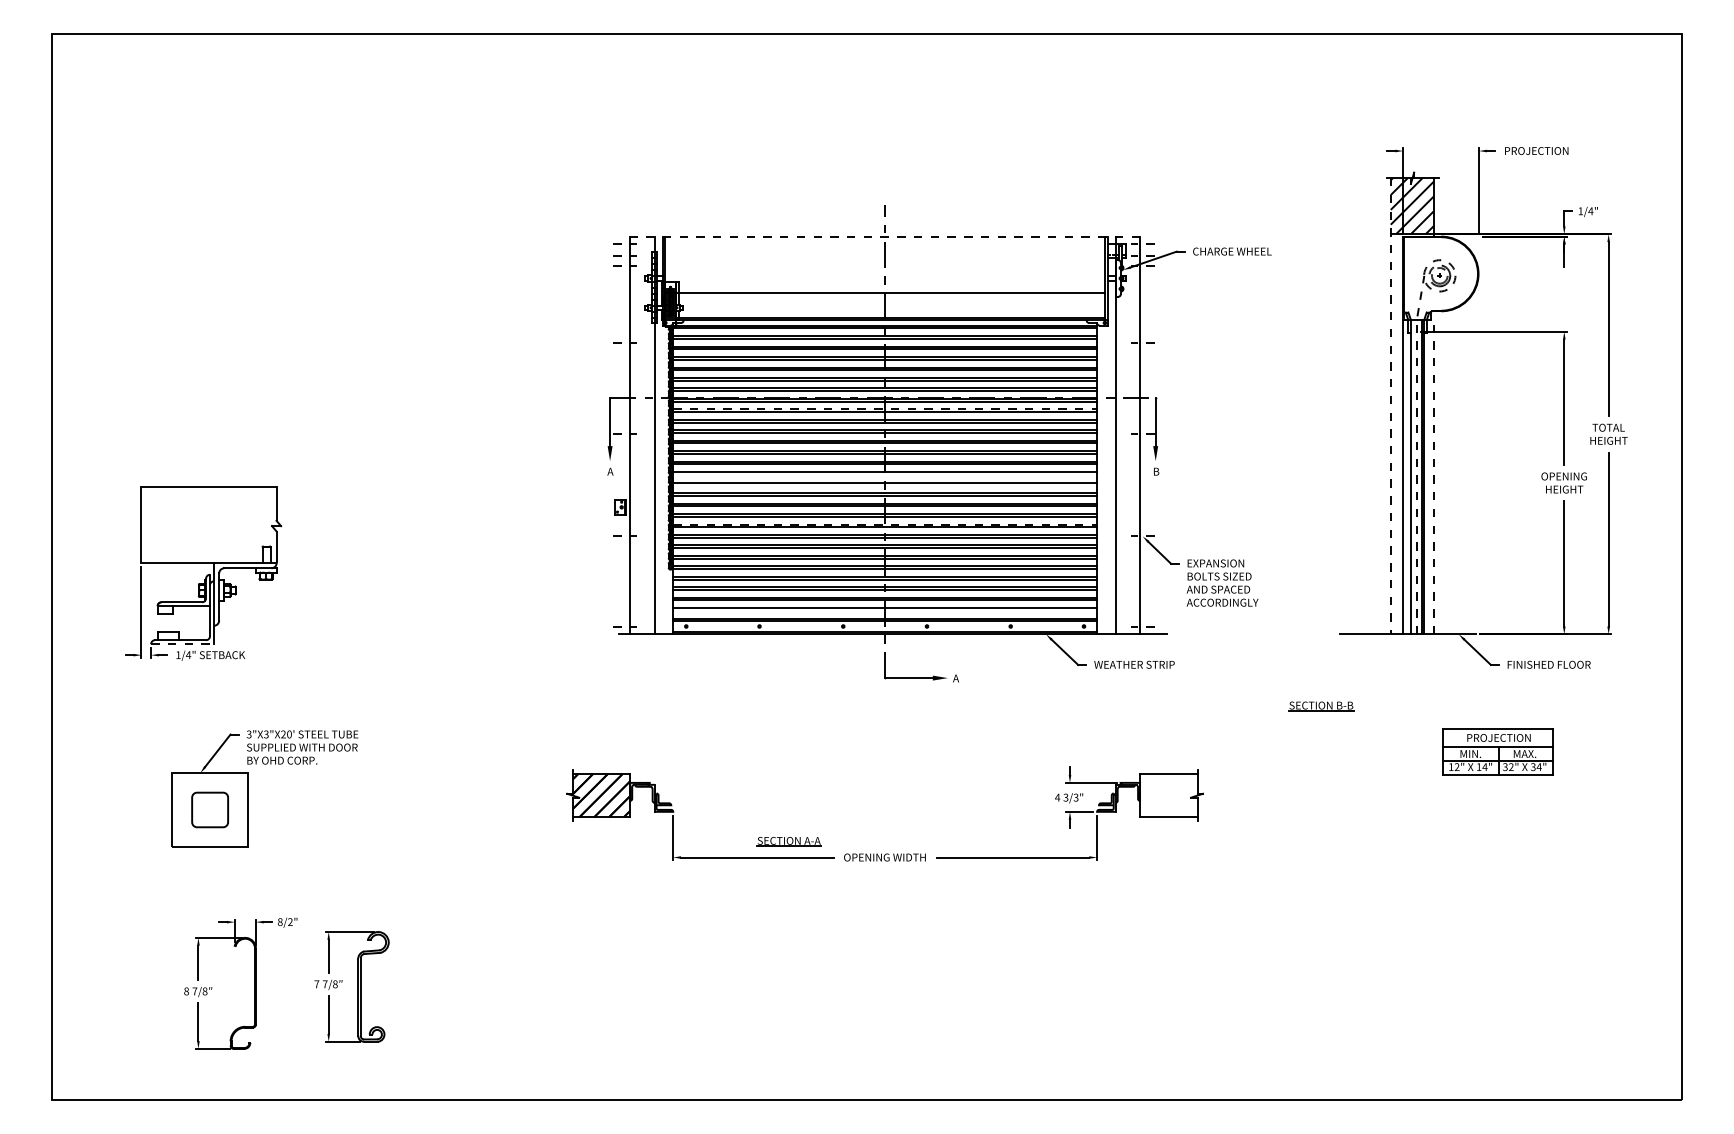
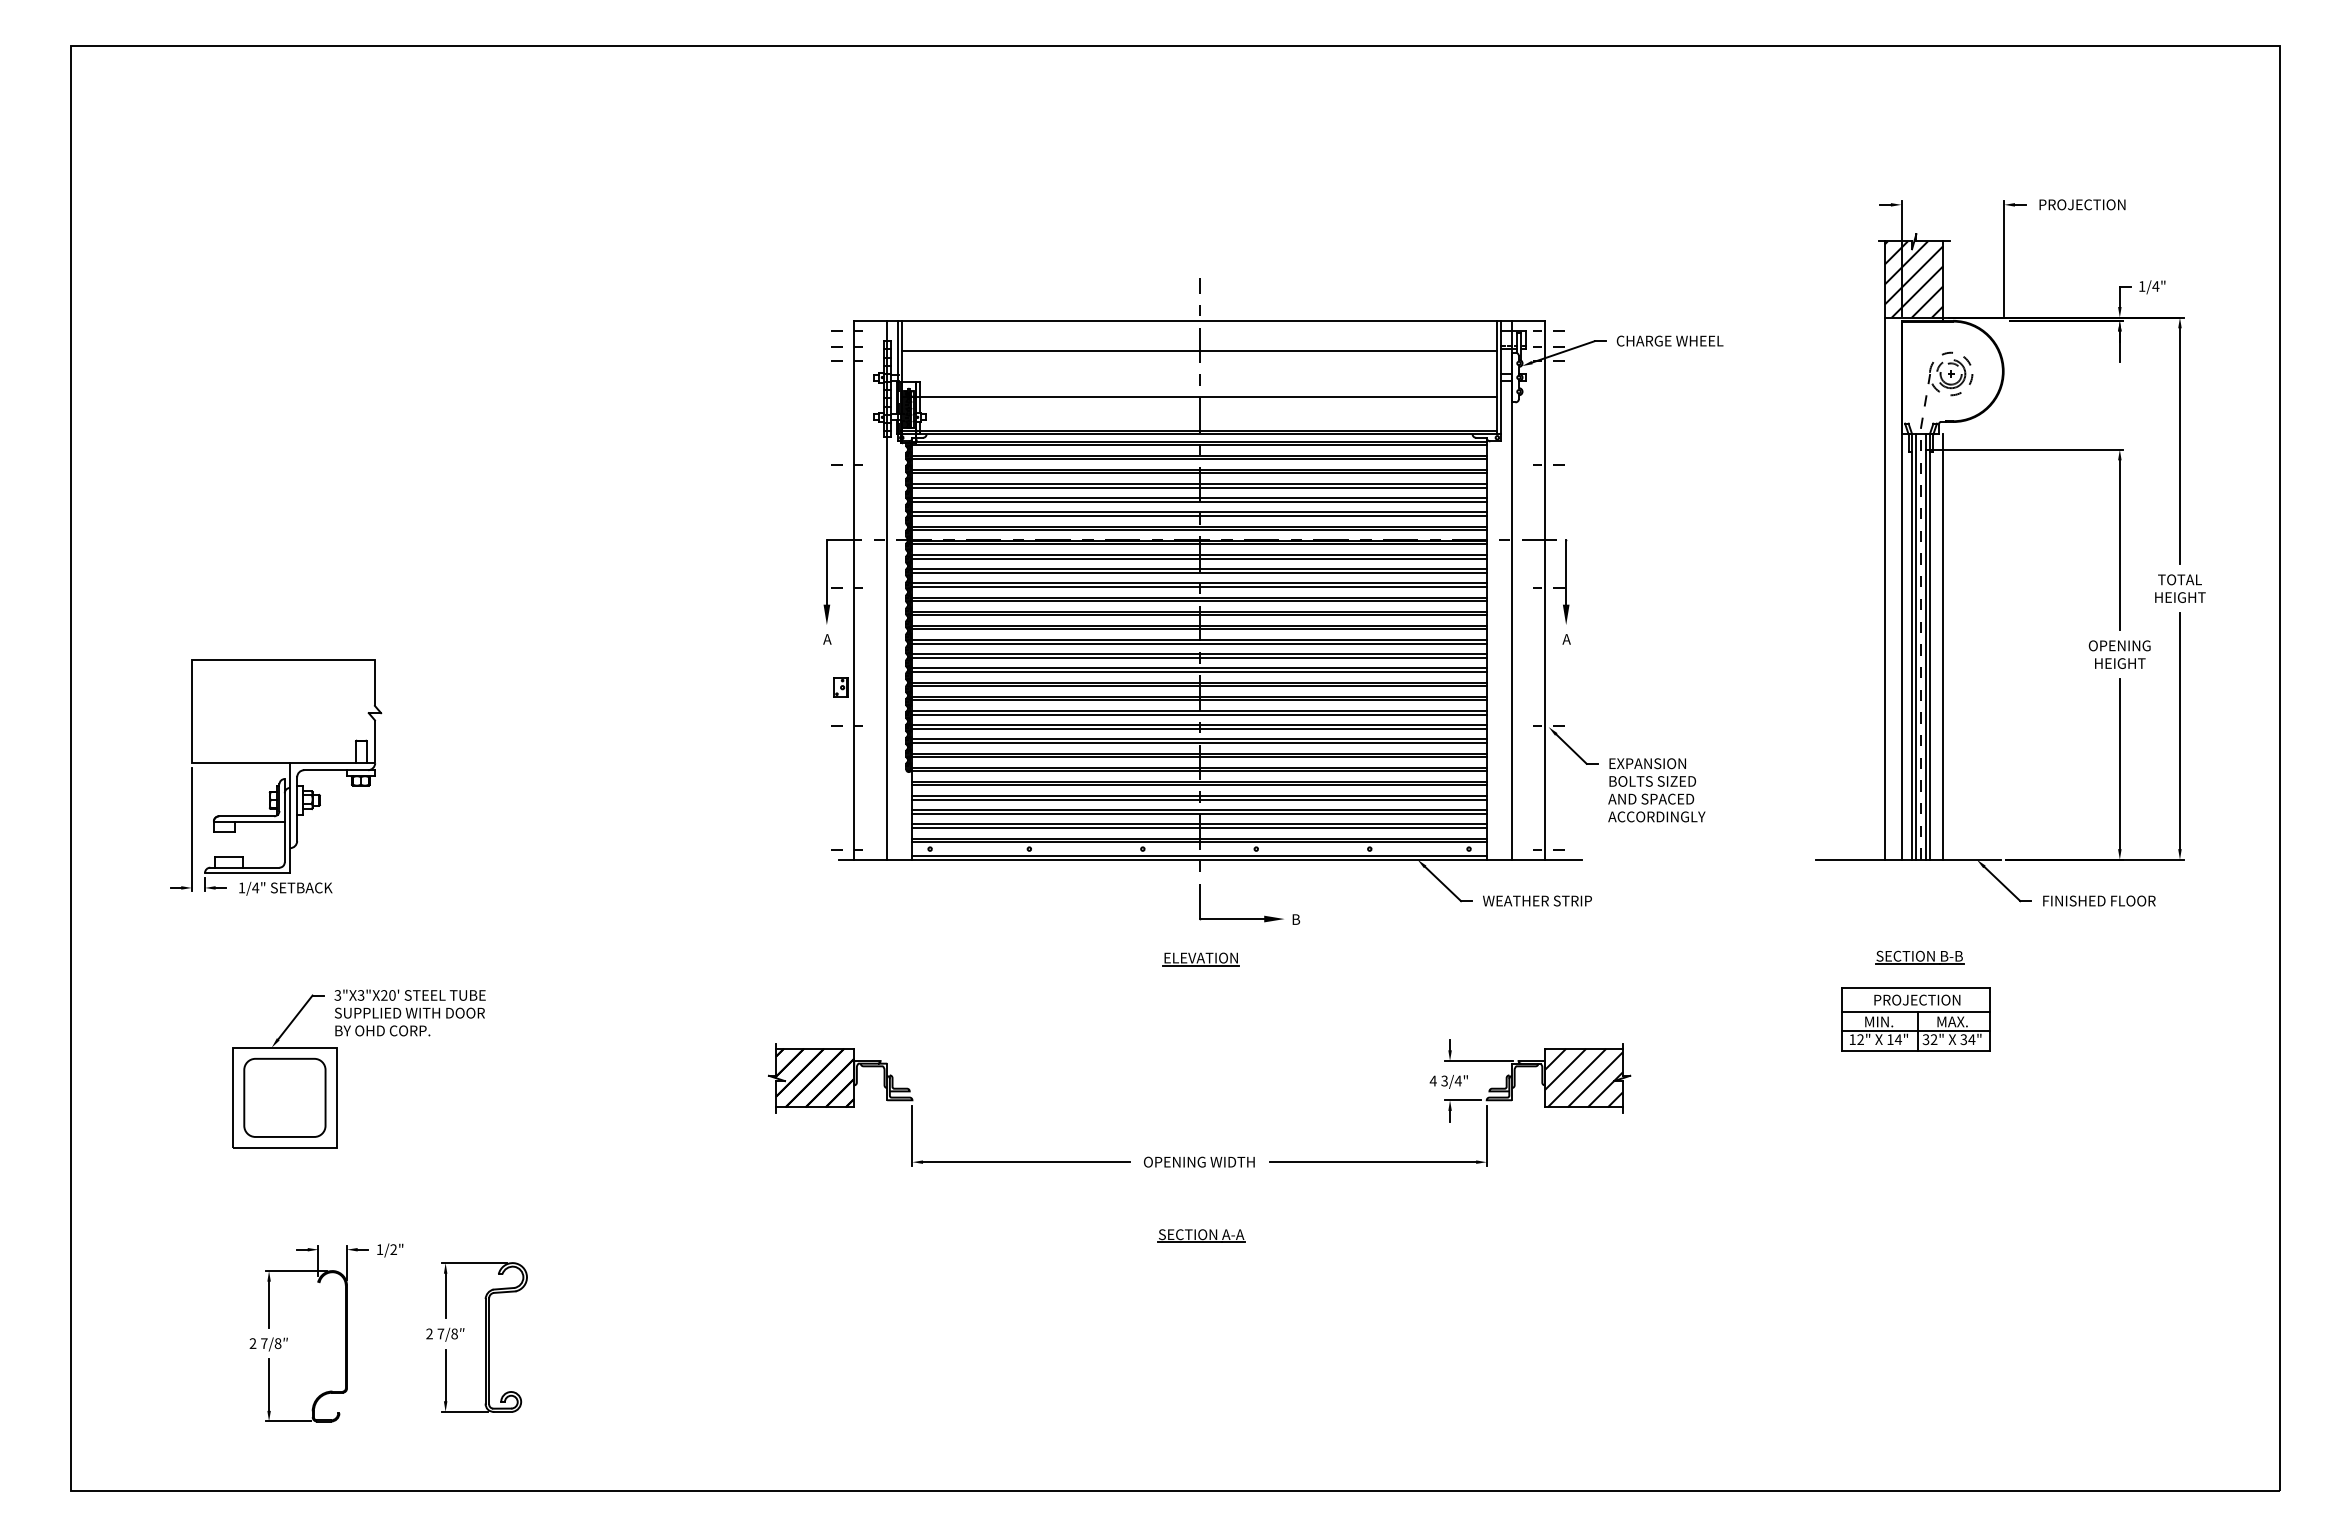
line: (885, 236) -> (1199, 320), dashed -> solid
line: (885, 259) -> (1199, 351), added
line: (1390, 406) -> (1884, 551), dashed -> solid
line: (885, 409) -> (1200, 554), dashed -> solid
text: (1155, 471) -> (1566, 639), B -> A
line: (885, 474) -> (1199, 643), added
line: (1413, 476) -> (1915, 646), added
line: (1434, 477) -> (1943, 647), dashed -> solid
line: (885, 485) -> (1199, 657), added
line: (885, 524) -> (1200, 710), dashed -> solid
line: (885, 610) -> (1199, 827), added
line: (182, 644) -> (247, 873), dashed -> solid
text: (955, 678) -> (1295, 919), A -> B
part: (1321, 706) -> (1919, 957), moved
part: (885, 707) -> (1200, 959), added
part: (1497, 752) -> (1915, 1019), moved
hatch: (1168, 795) -> (1583, 1077), added
text: (1075, 797) -> (1457, 1080), 3/3" -> 3/4"
part: (209, 809) -> (284, 1097), size x1.67
part: (789, 841) -> (1201, 1235), moved
text: (279, 921) -> (379, 1249), 8/2" -> 1/2"
text: (316, 983) -> (429, 1333), 7 -> 2
text: (186, 991) -> (252, 1343), 8 -> 2

